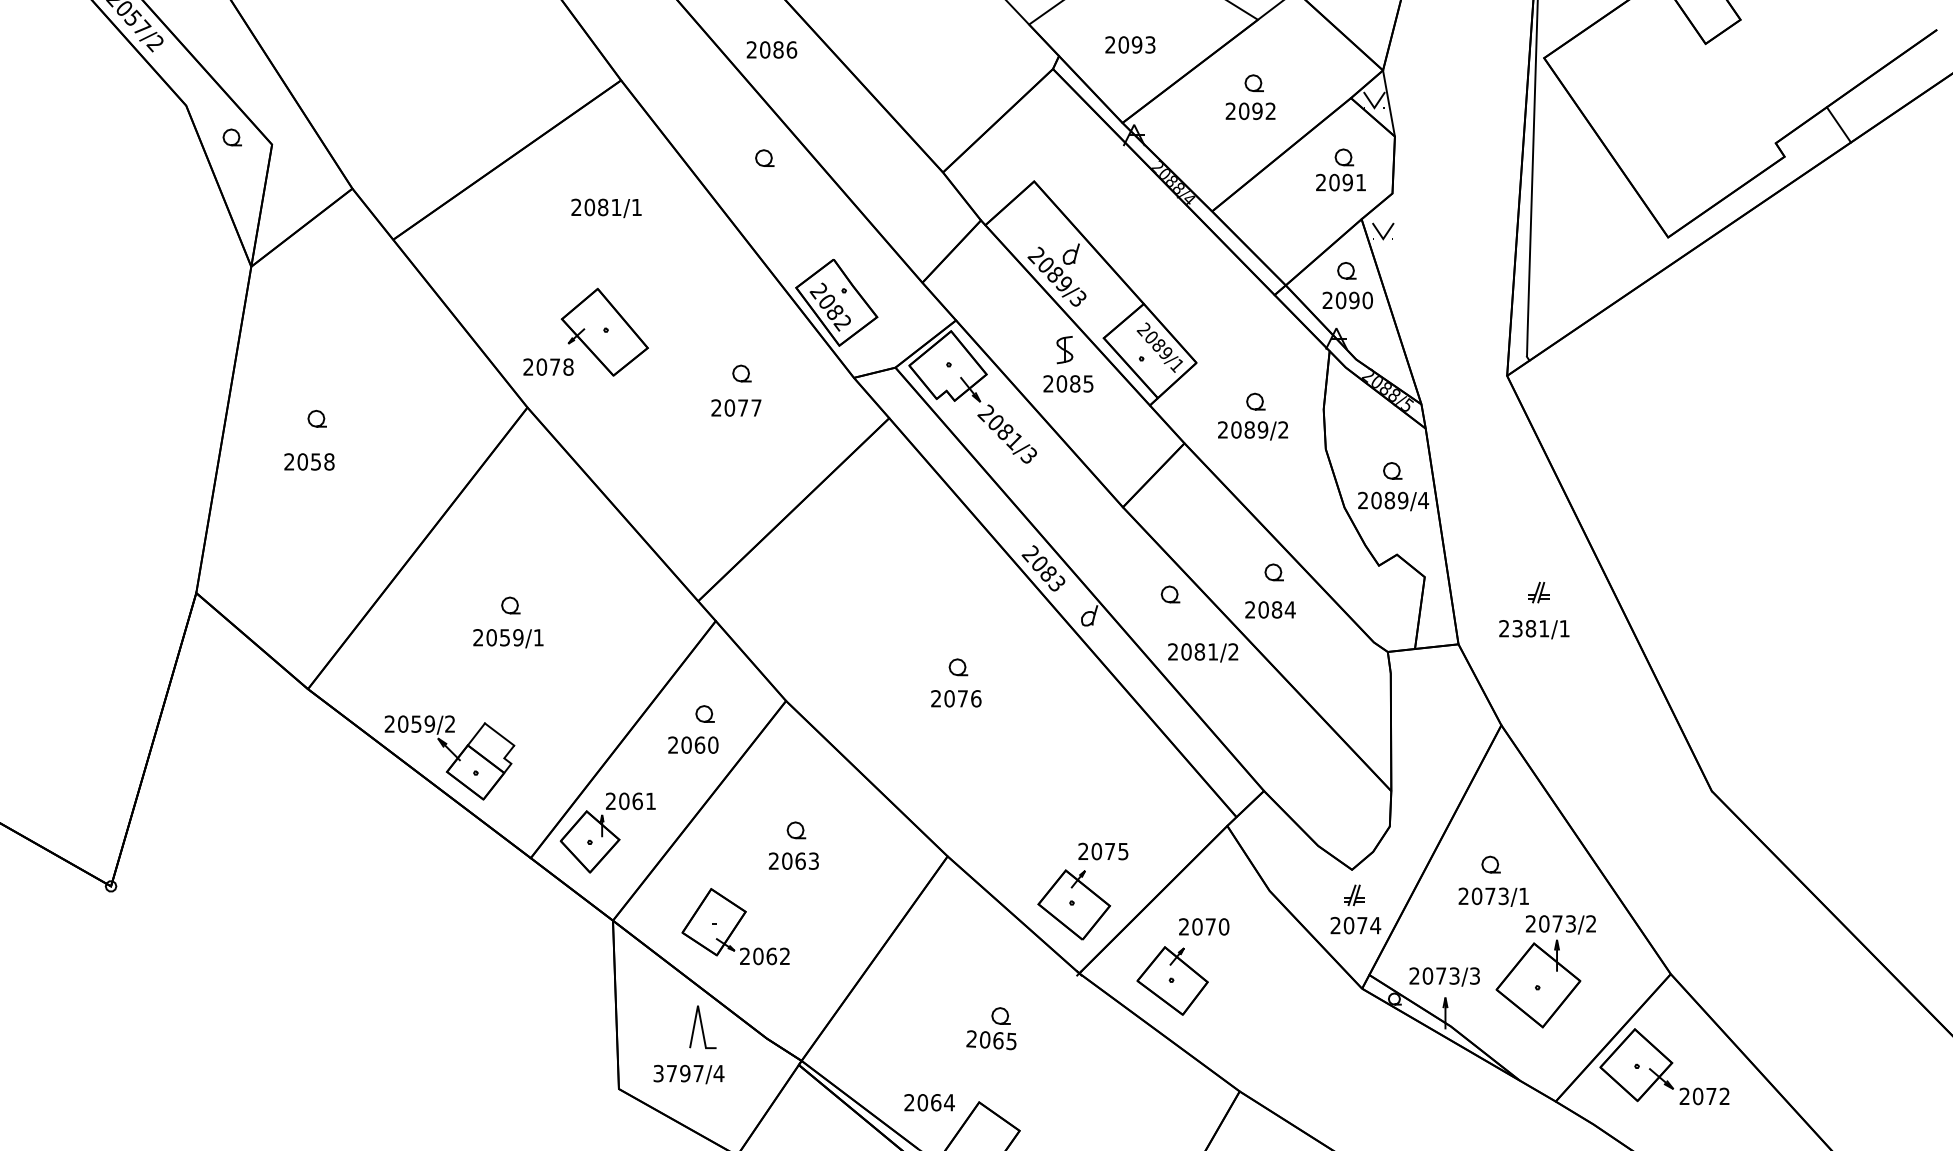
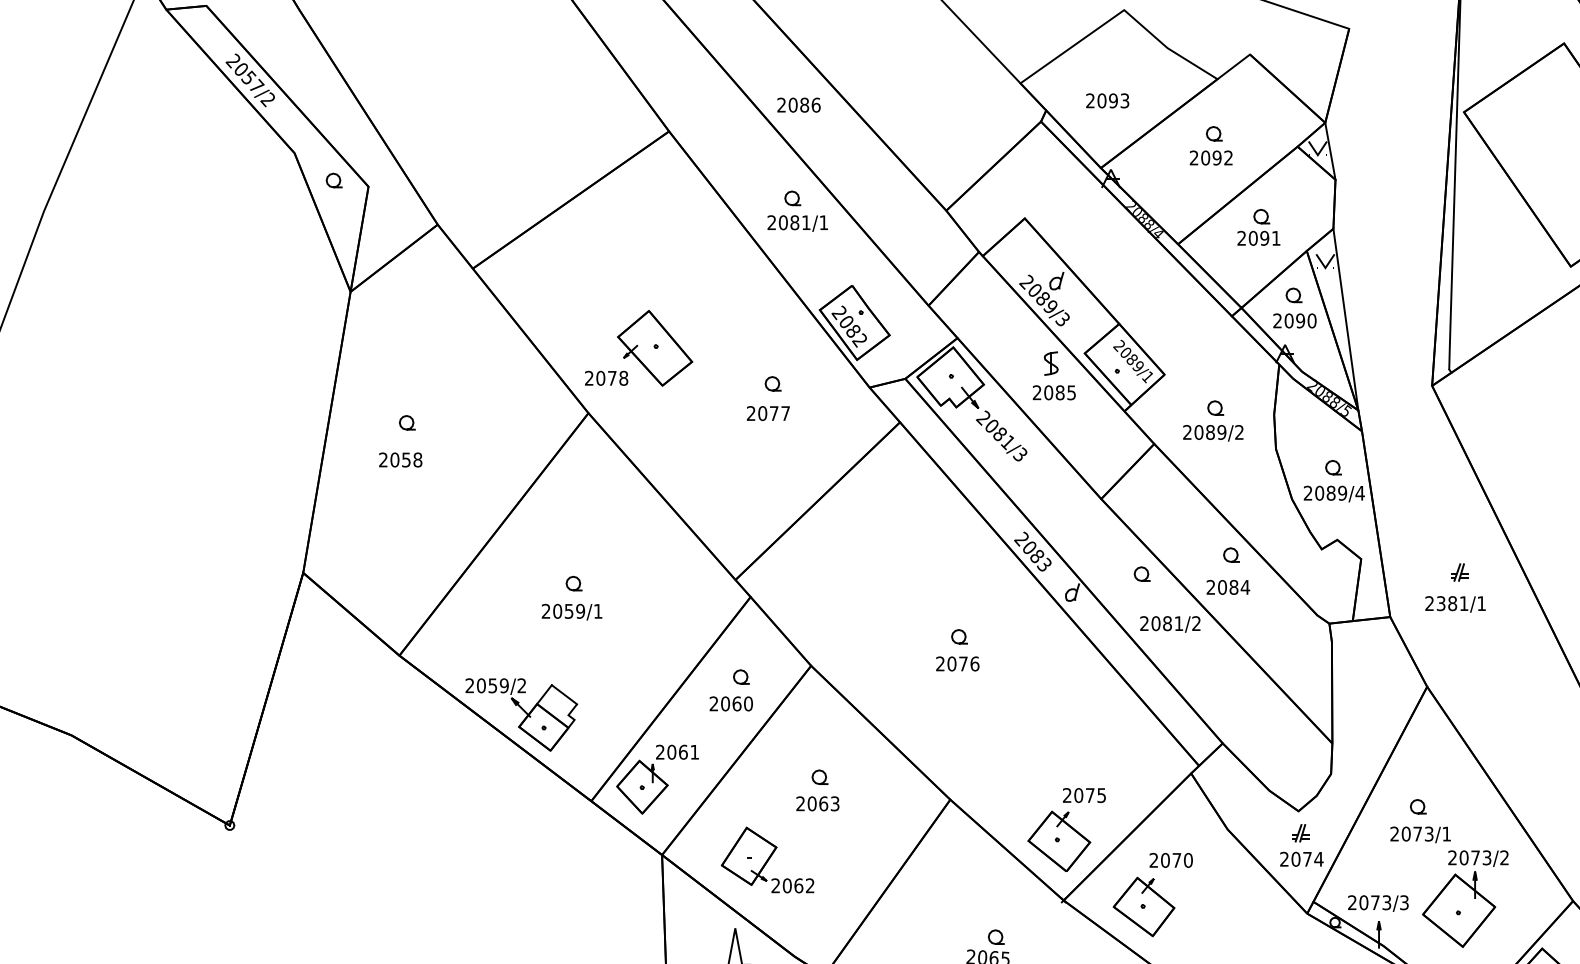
part: (1340, 169) -> (1258, 227), moved
text: (606, 208) -> (797, 223), moved
line: (1406, 298) -> (1345, 319), added

